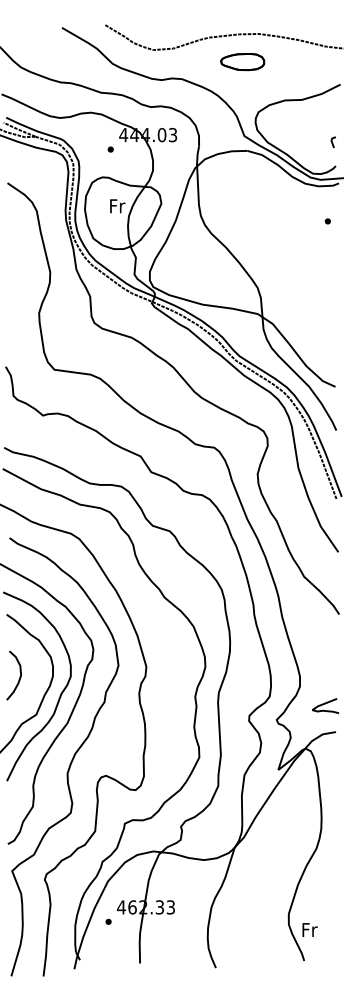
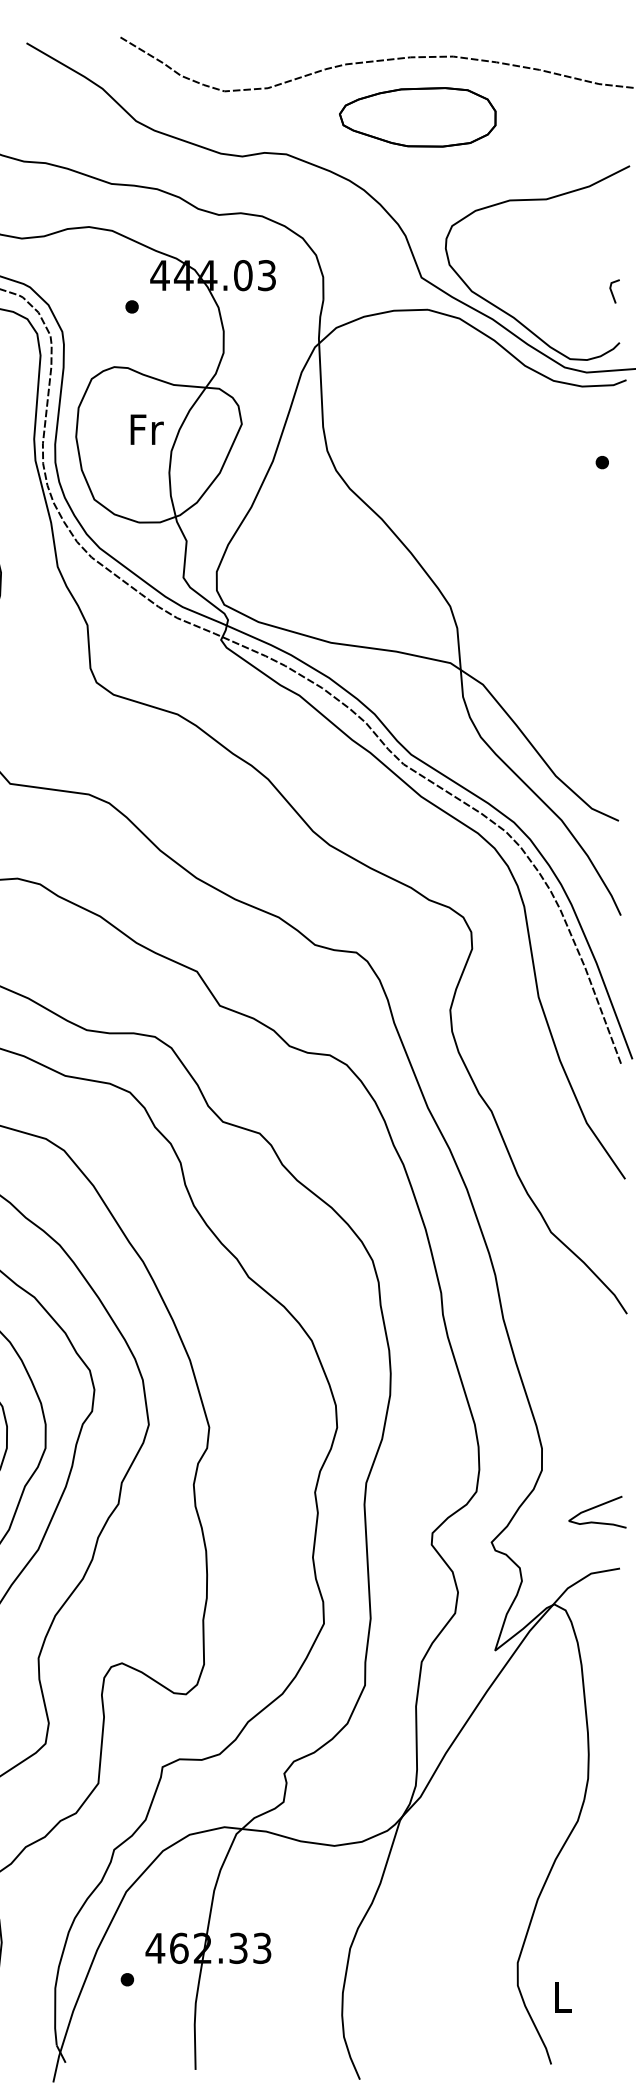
part: (242, 61) -> (417, 116), size x1.67
text: (309, 929) -> (562, 1996), Fr -> L

